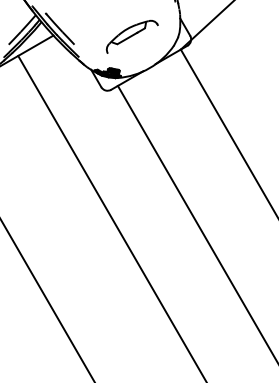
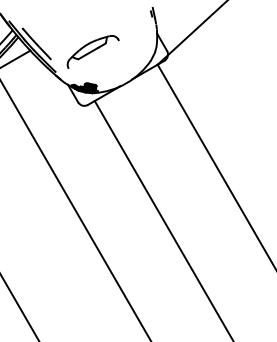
part: (131, 36) -> (92, 51), moved

